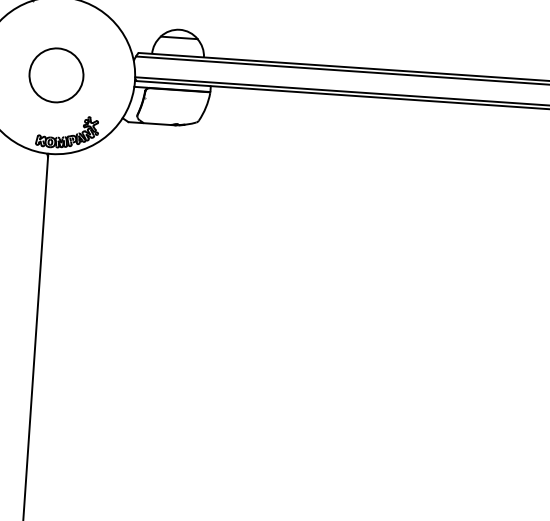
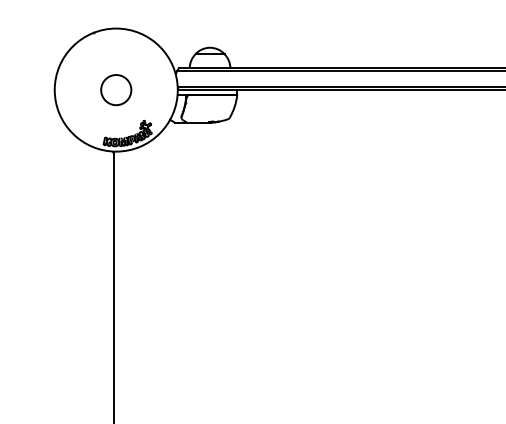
circle: (56, 76) -> (116, 90), size x0.71

